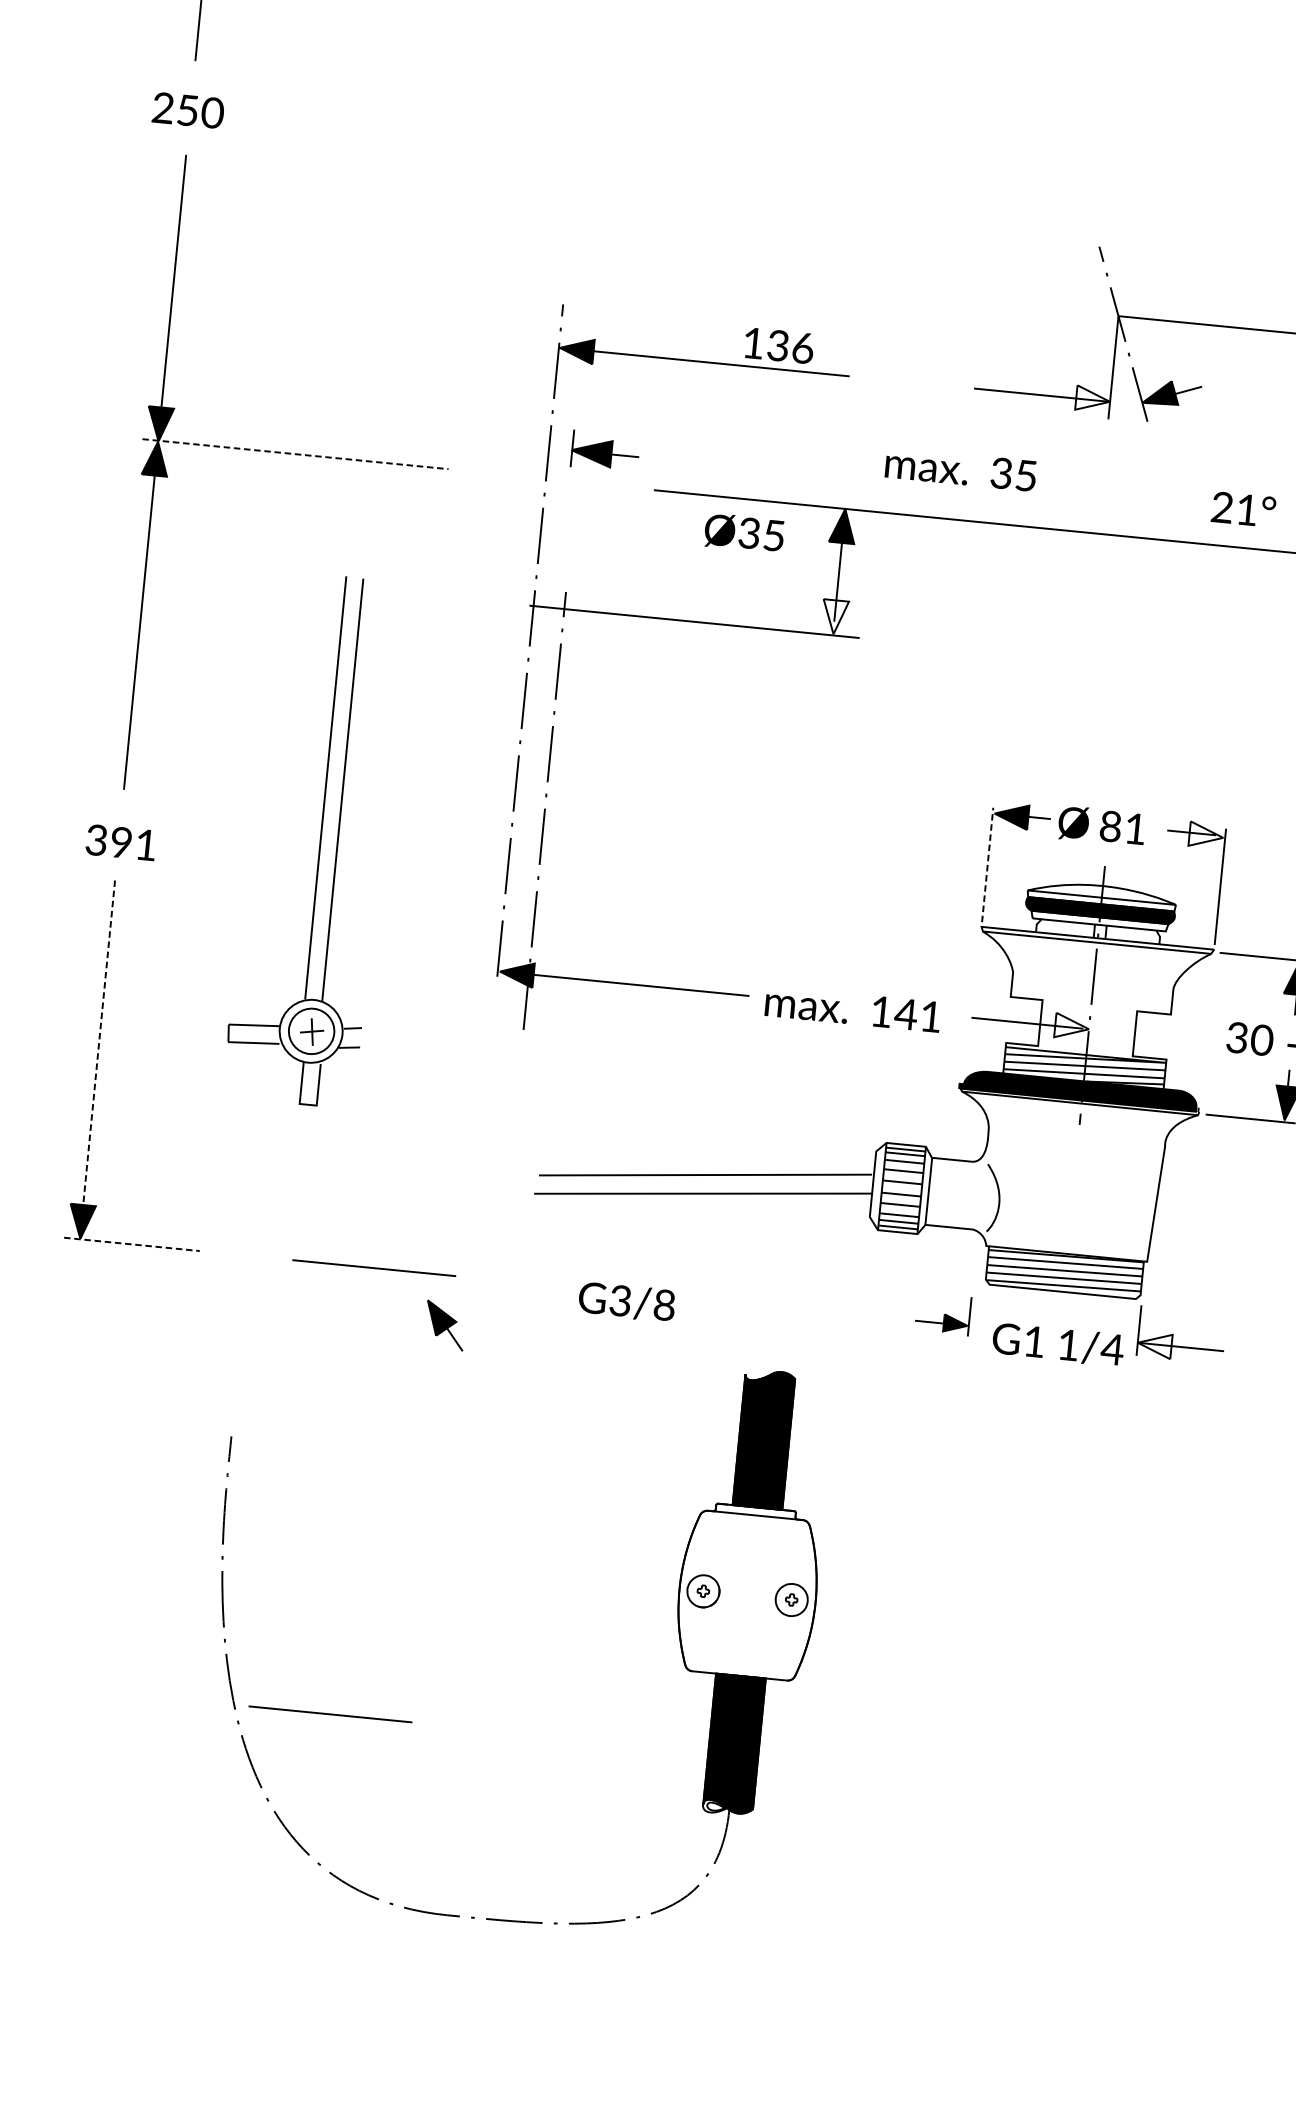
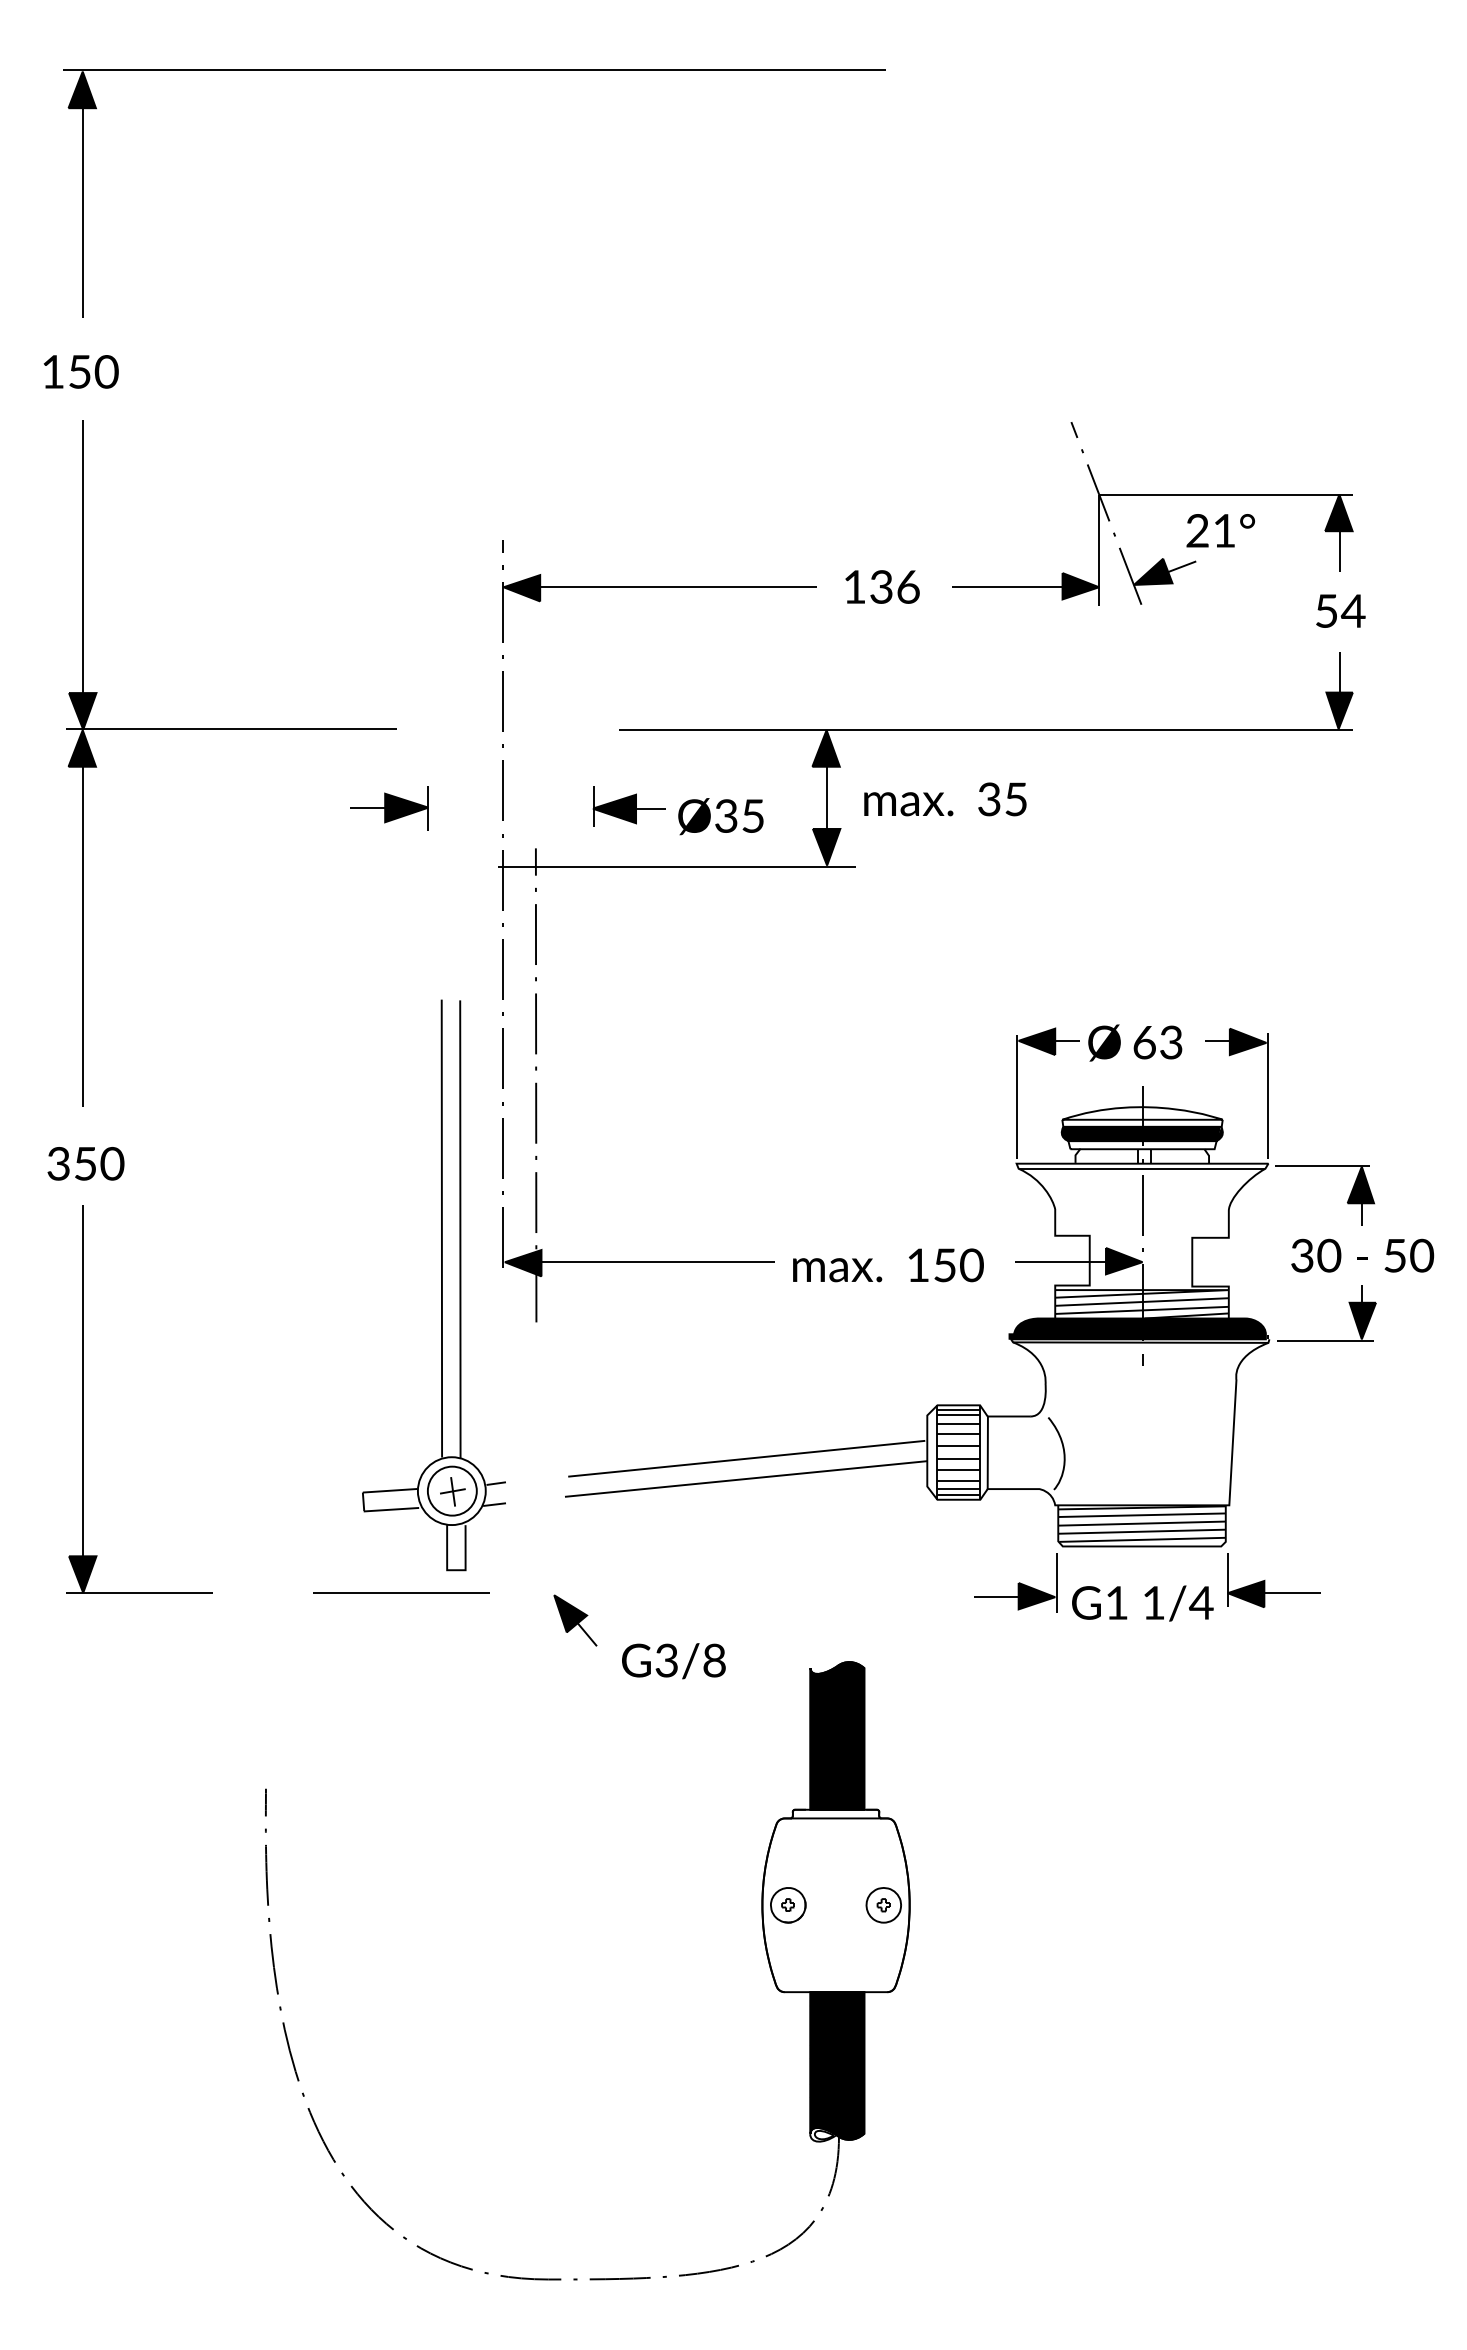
text: (162, 107) -> (52, 371), 250 -> 150
text: (779, 345) -> (882, 586), moved
fill: (1092, 399) -> (1080, 586), added
part: (604, 451) -> (628, 806), moved
line: (295, 454) -> (231, 729), dashed -> solid
text: (961, 469) -> (945, 799), moved
text: (1243, 509) -> (1220, 530), moved
text: (744, 533) -> (720, 816), moved
part: (434, 541) -> (389, 808), added
fill: (834, 616) -> (826, 846), added
text: (1122, 827) -> (1157, 1042), 81 -> 63
fill: (1205, 834) -> (1247, 1041), added
part: (320, 840) -> (441, 1285), moved
text: (134, 843) -> (99, 1163), 391 -> 350
line: (987, 864) -> (1016, 1096), dashed -> solid
text: (917, 1015) -> (957, 1265), 141 -> 150
fill: (1071, 1026) -> (1123, 1260), added
line: (98, 1049) -> (82, 1388), dashed -> solid
line: (132, 1244) -> (139, 1593), dashed -> solid
text: (626, 1302) -> (673, 1661), moved
part: (942, 1313) -> (1015, 1582), size x1.43
part: (445, 1325) -> (575, 1620), moved
fill: (1154, 1344) -> (1245, 1593), added
line: (330, 1713) -> (401, 2075), removed

